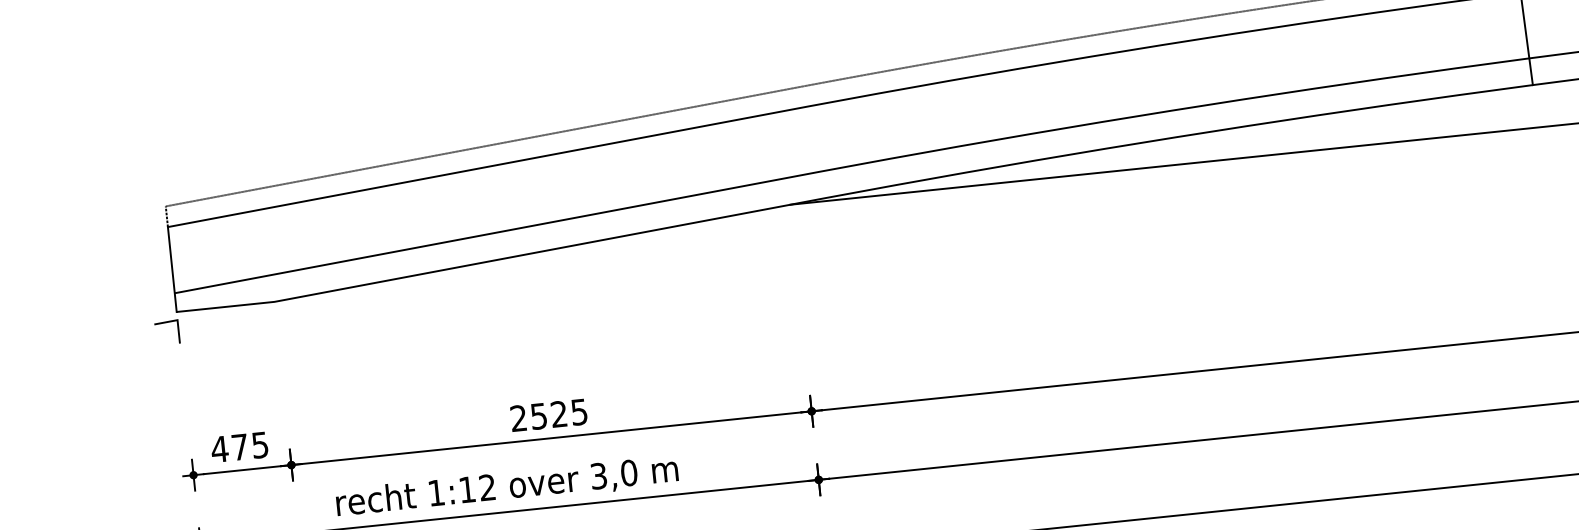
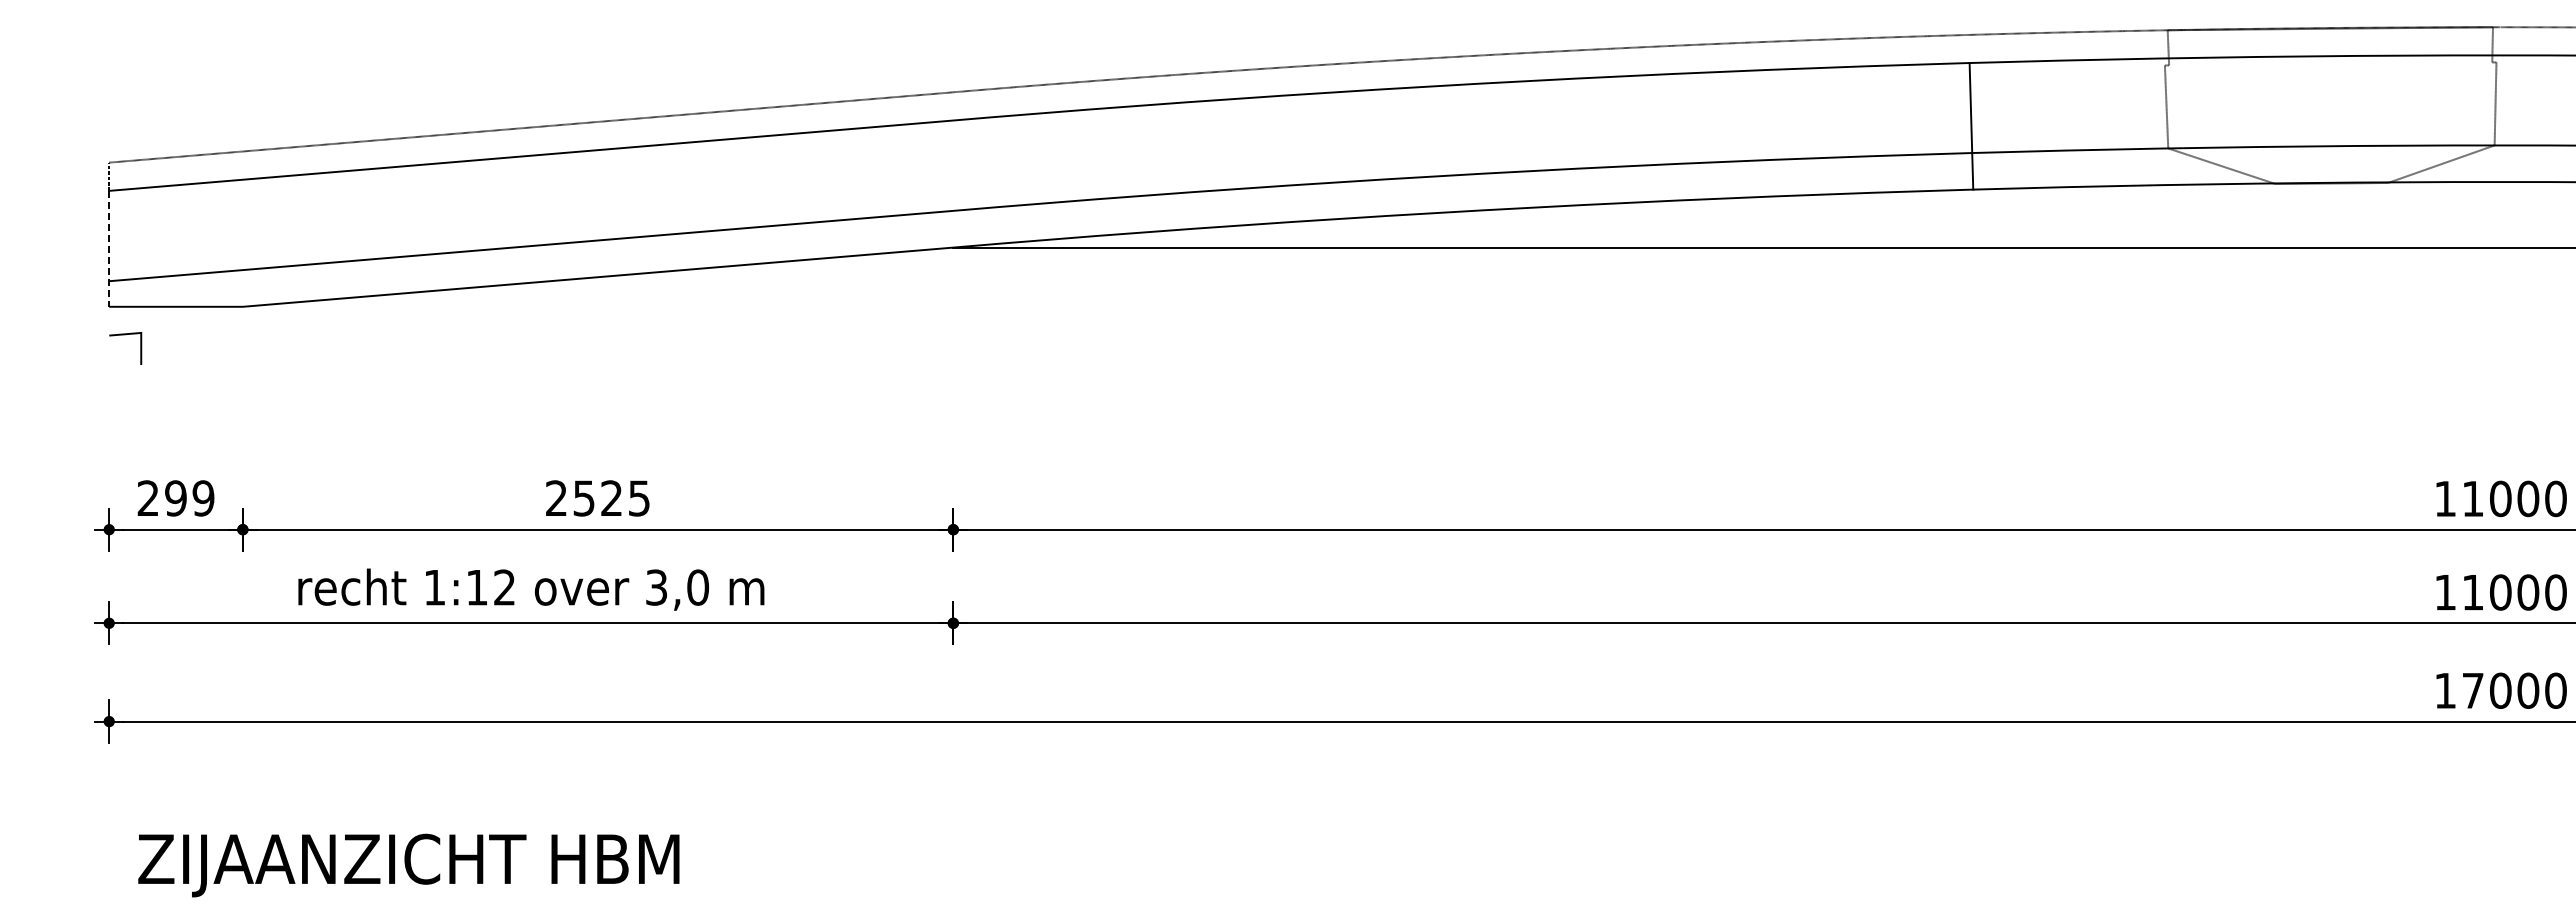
line: (172, 269) -> (109, 248), solid -> dashed
line: (166, 323) -> (125, 335), moved
text: (239, 447) -> (175, 498), 475 -> 299

